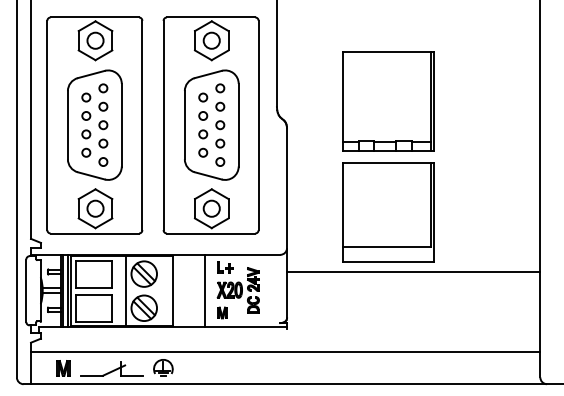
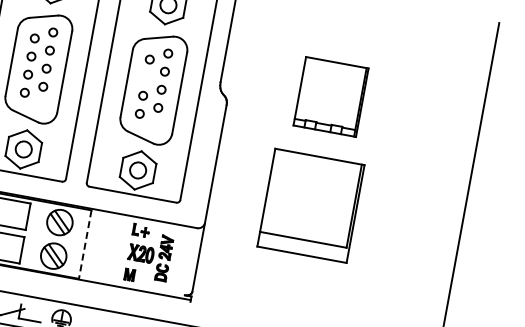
part: (388, 101) -> (331, 96), size x0.7
circle: (203, 115) -> (146, 77), removed
circle: (103, 161) -> (40, 104), removed
circle: (220, 161) -> (155, 125), removed
line: (413, 271) -> (325, 268), removed
line: (205, 290) -> (117, 249), removed
line: (126, 291) -> (39, 236), removed
line: (173, 291) -> (85, 244), solid -> dashed

